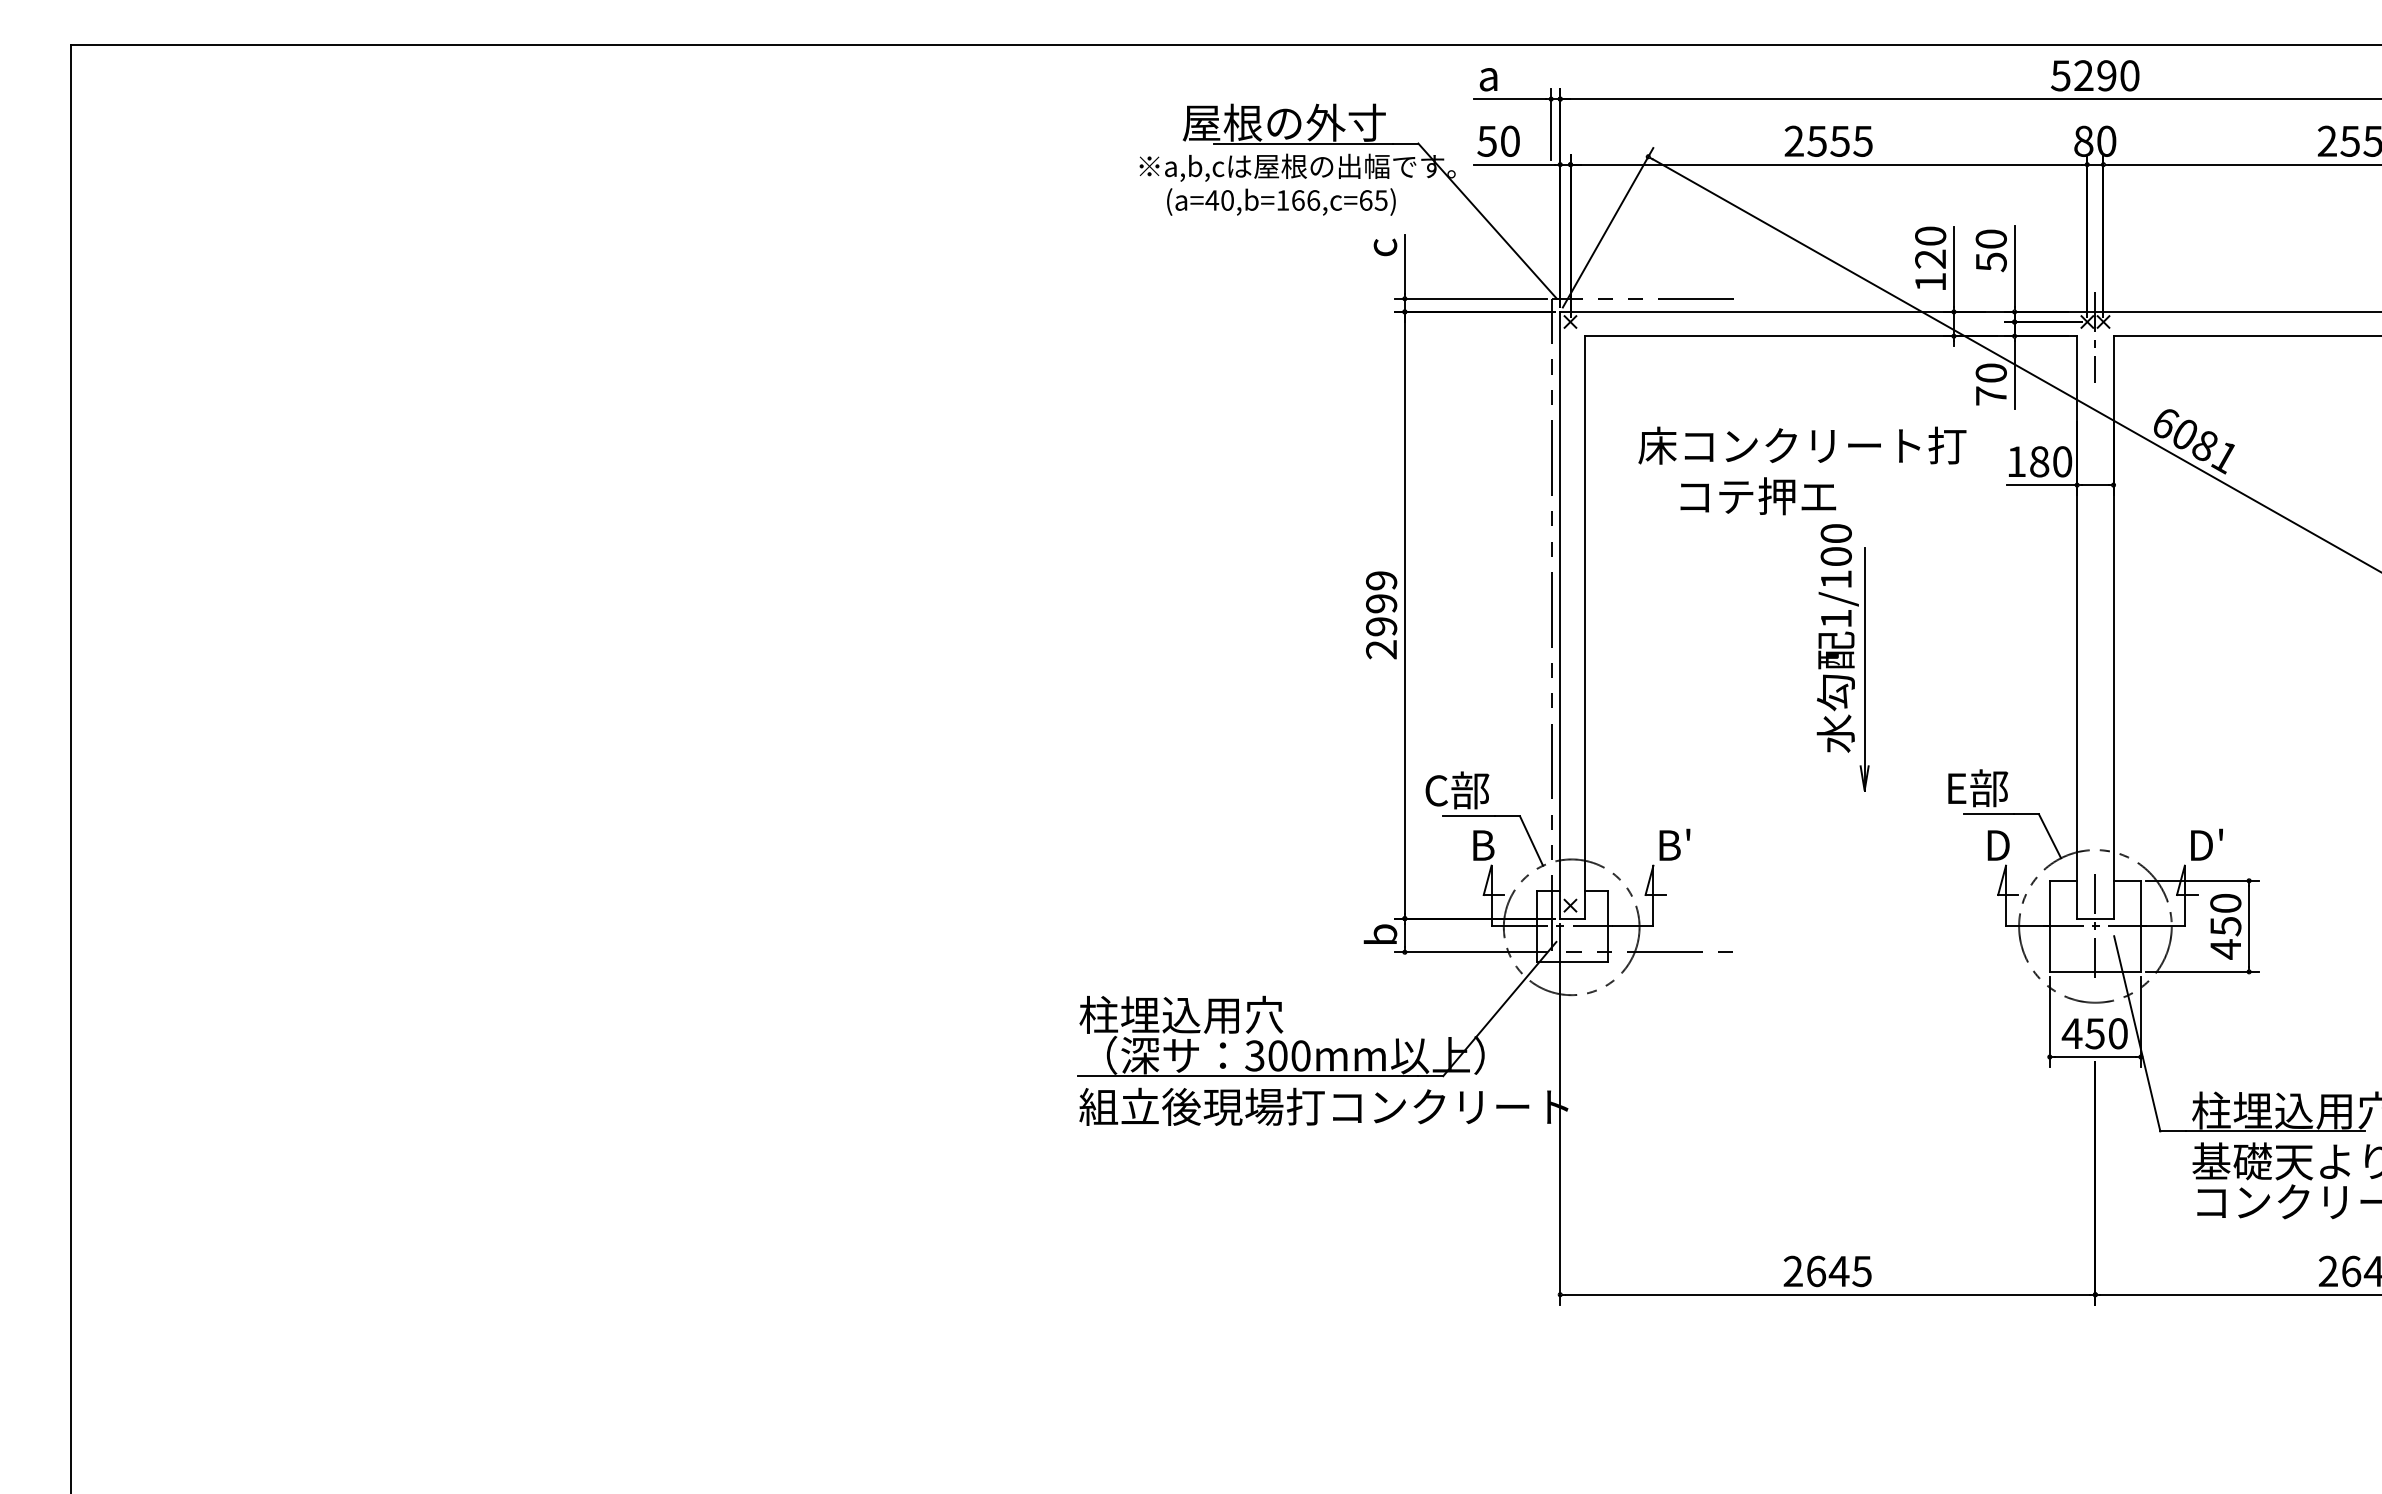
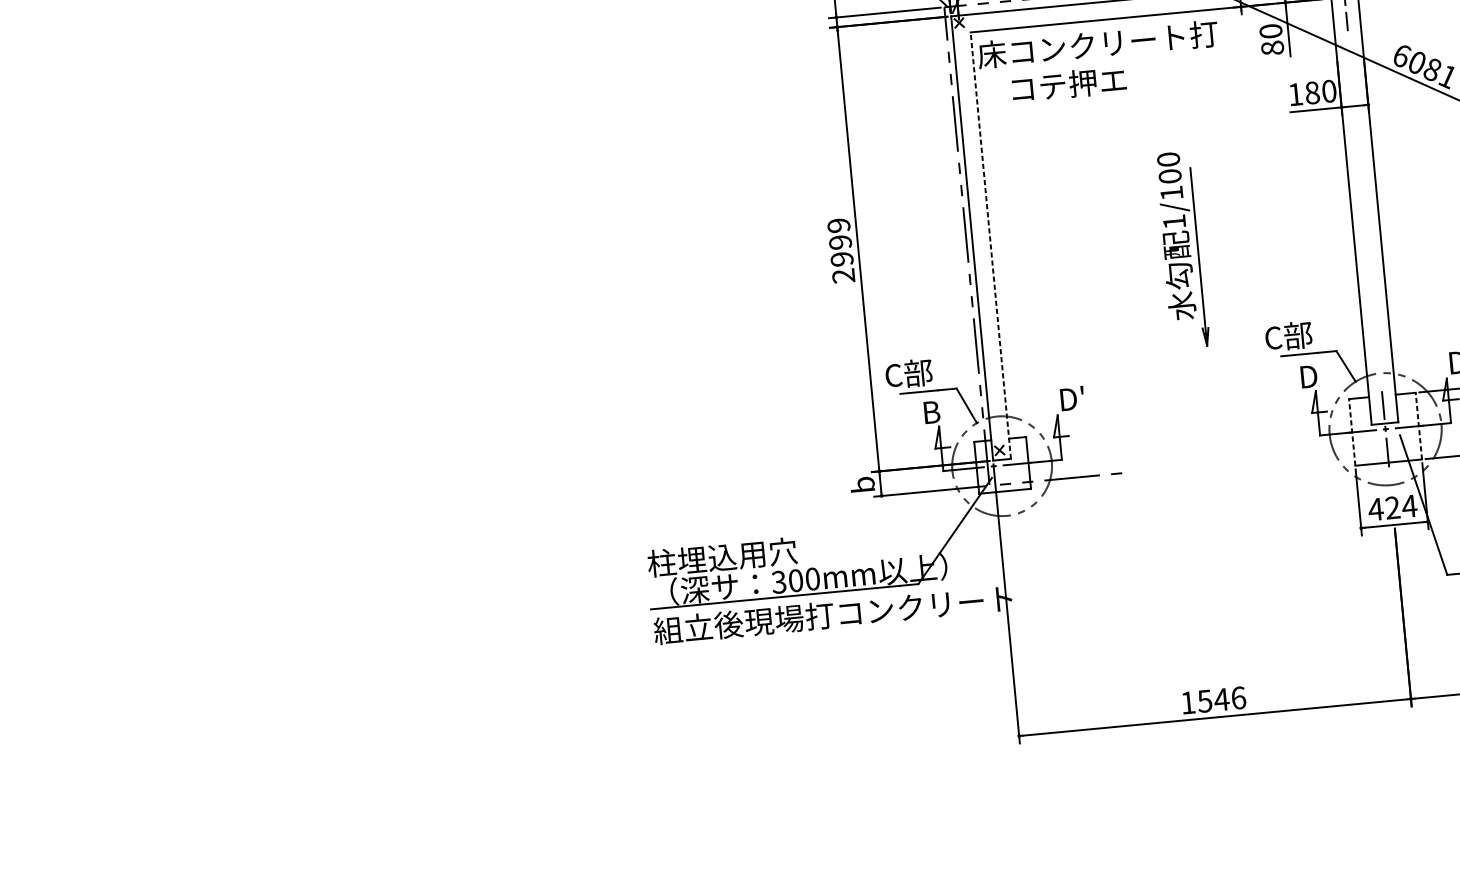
text: (1990, 395) -> (1271, 47), 70 -> 80
text: (1802, 470) -> (1099, 62), moved
line: (1584, 626) -> (990, 245), solid -> dashed
text: (1955, 788) -> (1273, 337), E部 -> C部
text: (1677, 844) -> (1073, 398), B' -> D'
line: (2049, 926) -> (1351, 432), solid -> dashed
line: (2140, 926) -> (1418, 426), solid -> dashed
text: (2106, 1033) -> (1401, 506), 450 -> 424
text: (1827, 1271) -> (1213, 700), 2645 -> 1546

